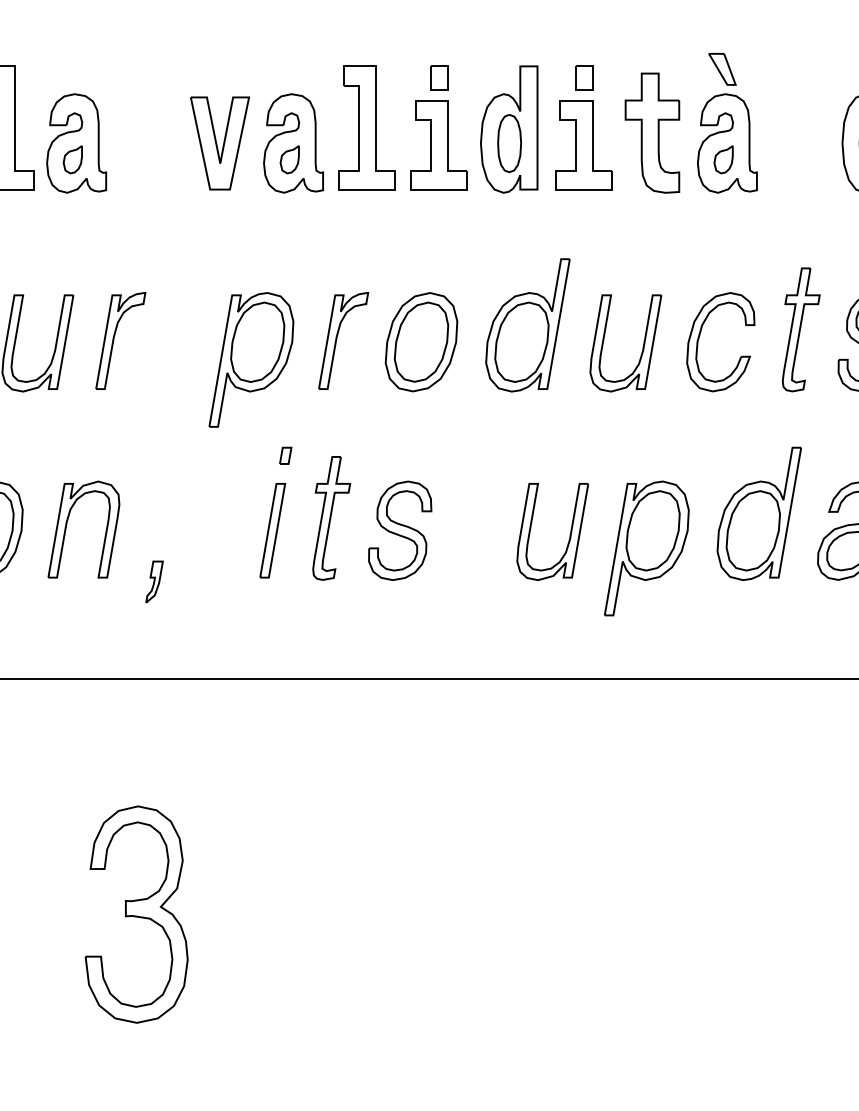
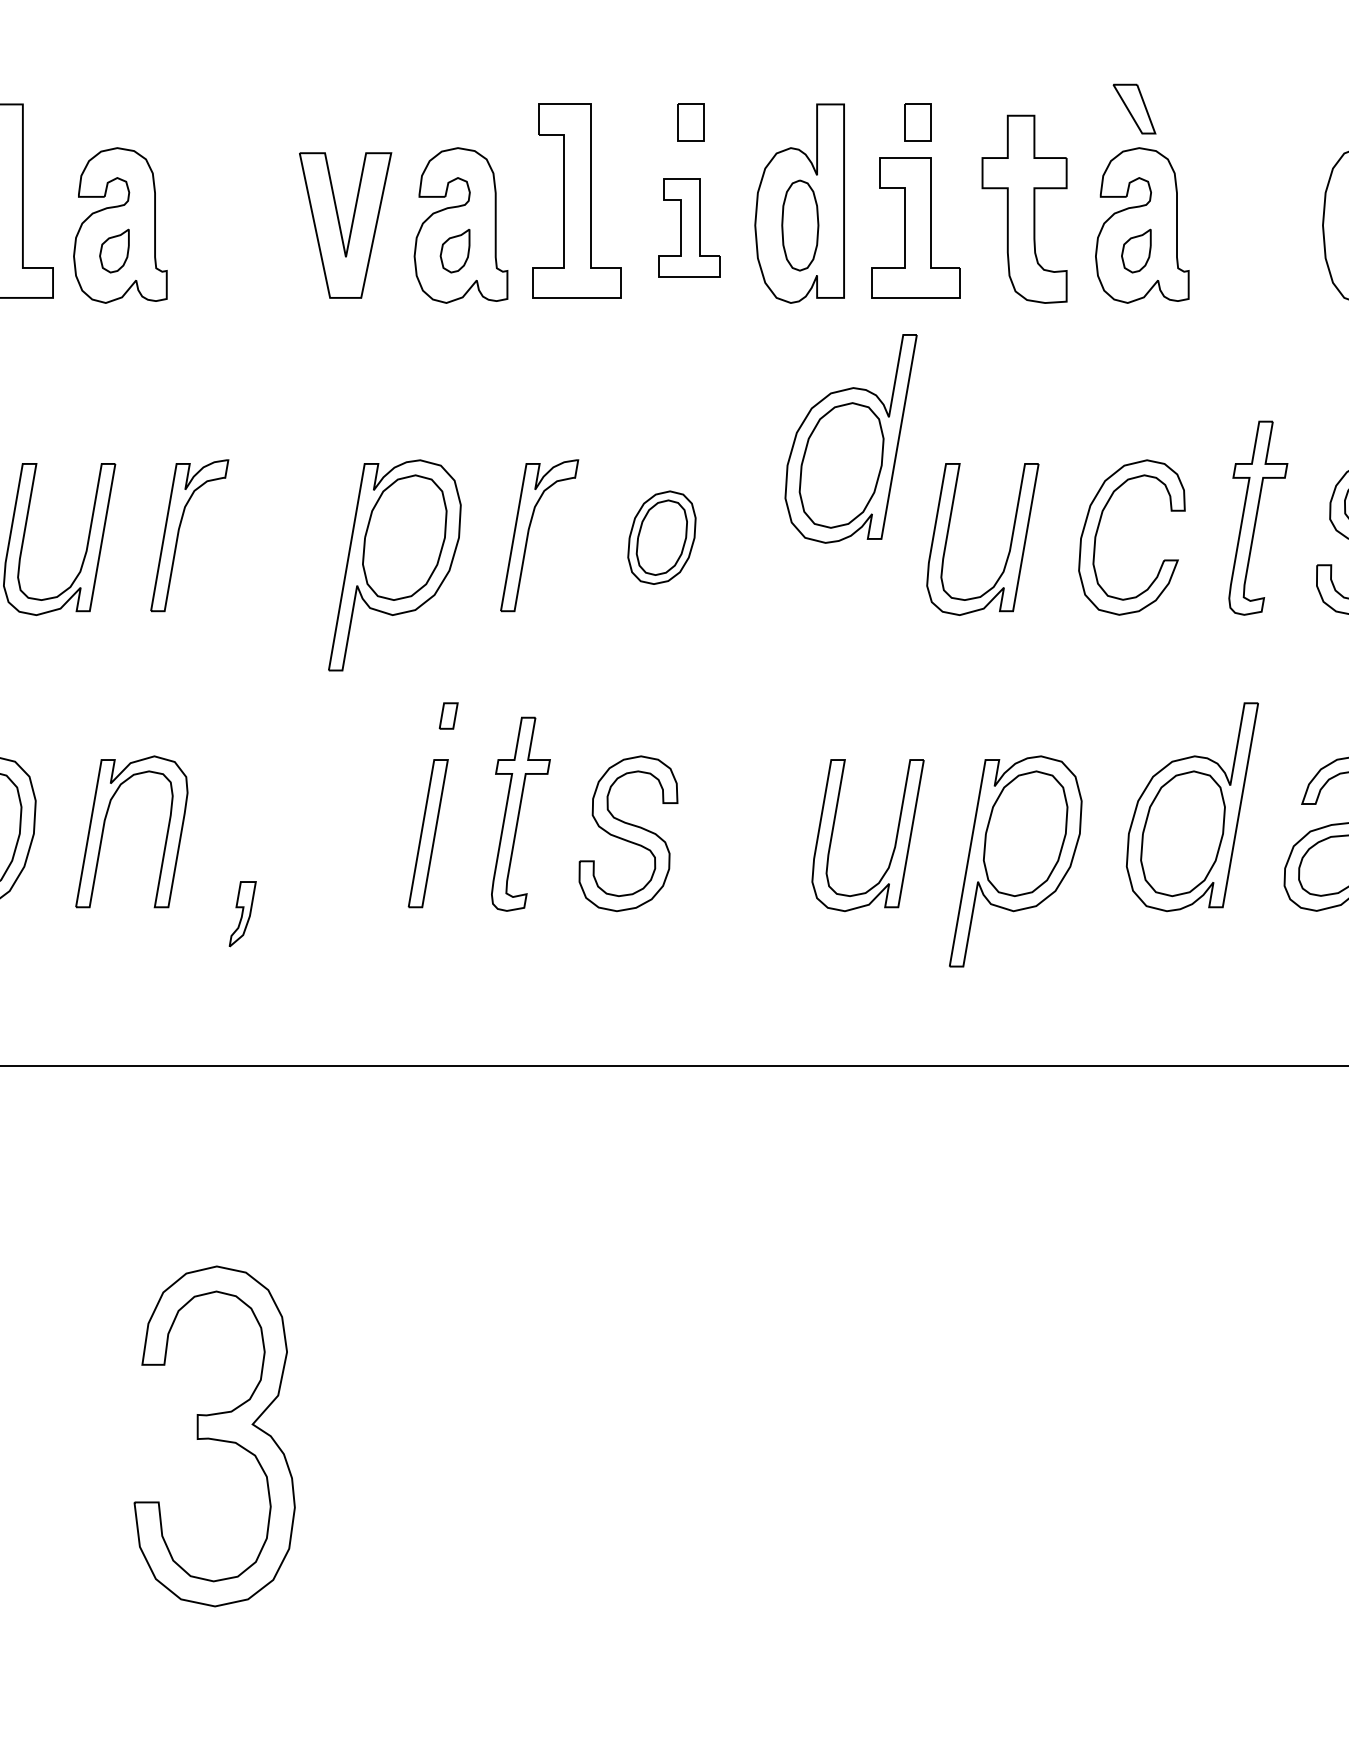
part: (438, 145) -> (688, 228), size x0.7
part: (527, 325) -> (850, 439), moved
part: (421, 342) -> (661, 538), size x0.6

